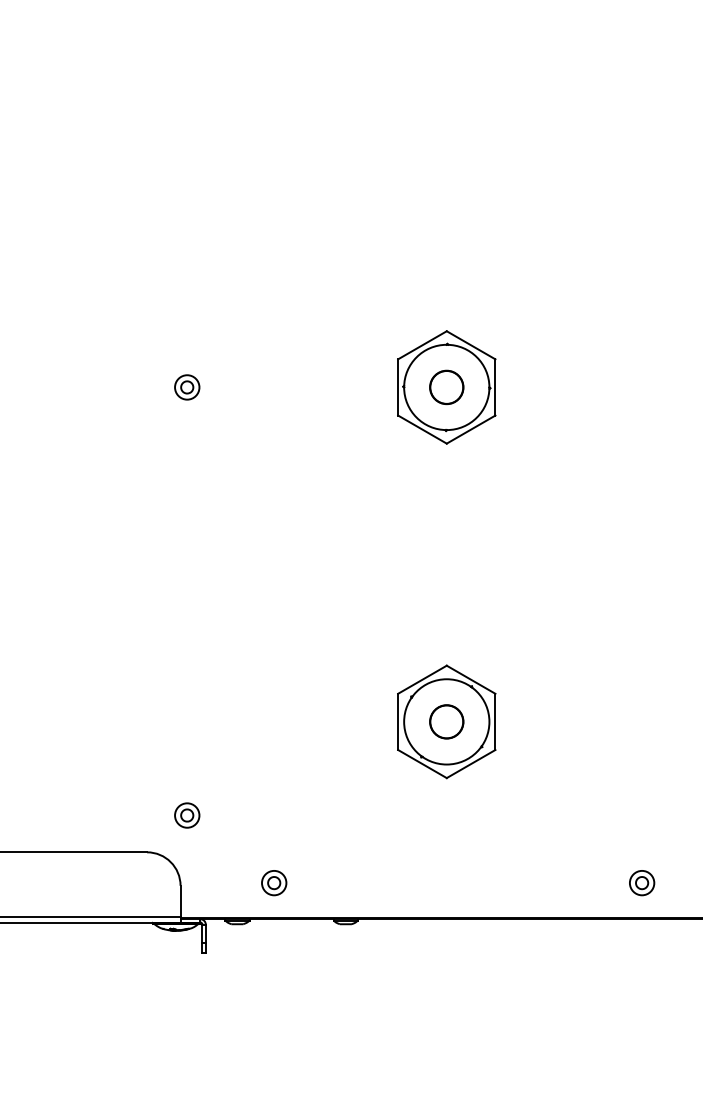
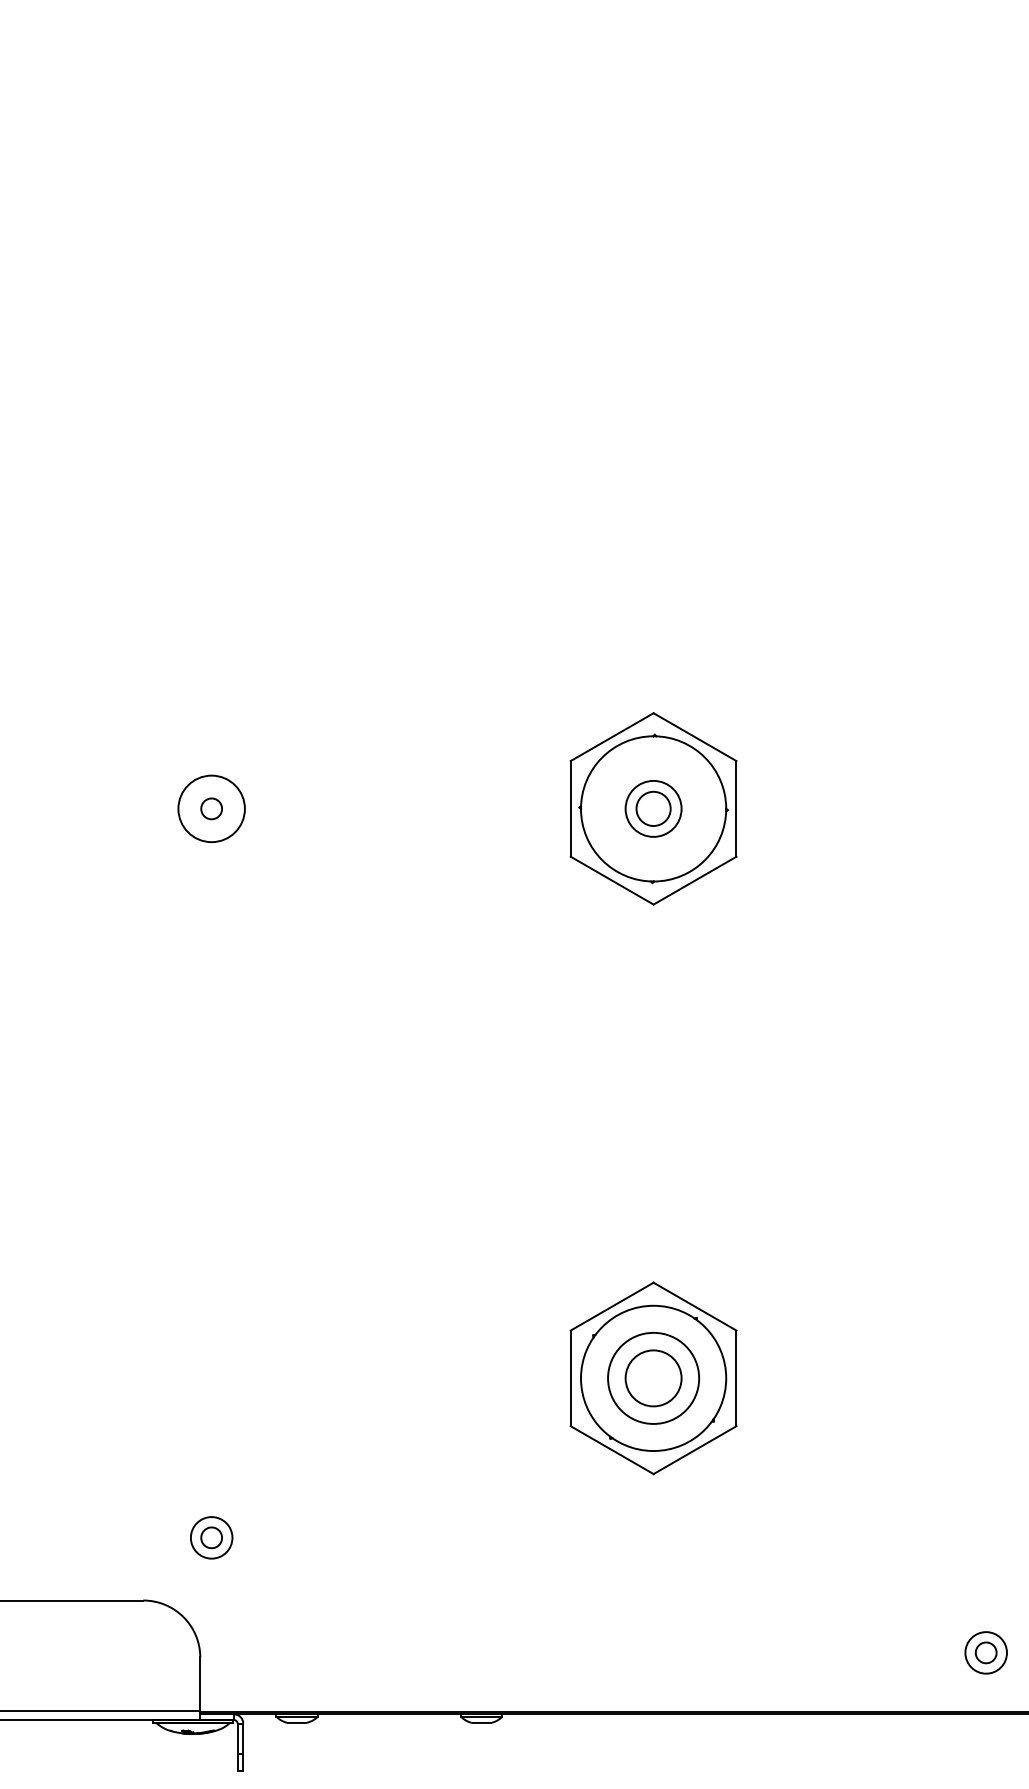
circle: (187, 387) -> (212, 808), size x1.6
circle: (446, 387) -> (653, 808), size x0.6
circle: (446, 721) -> (653, 1377), size x1.6
part: (274, 883) -> (360, 1653), removed

